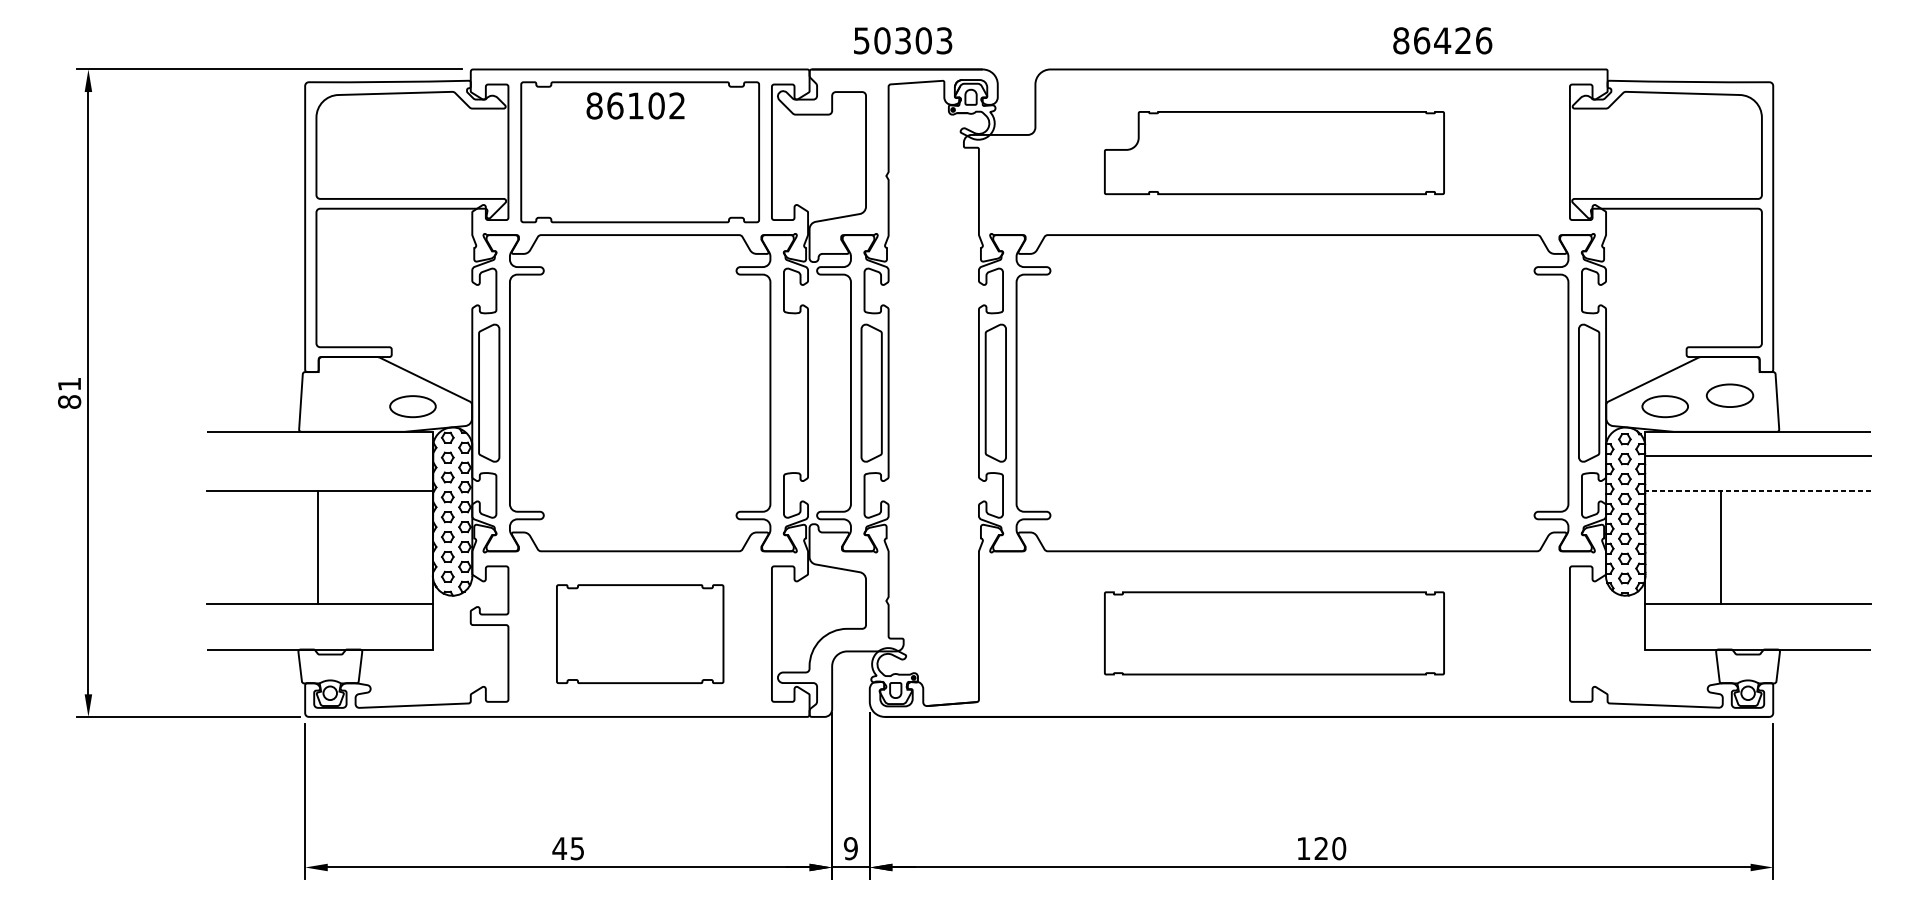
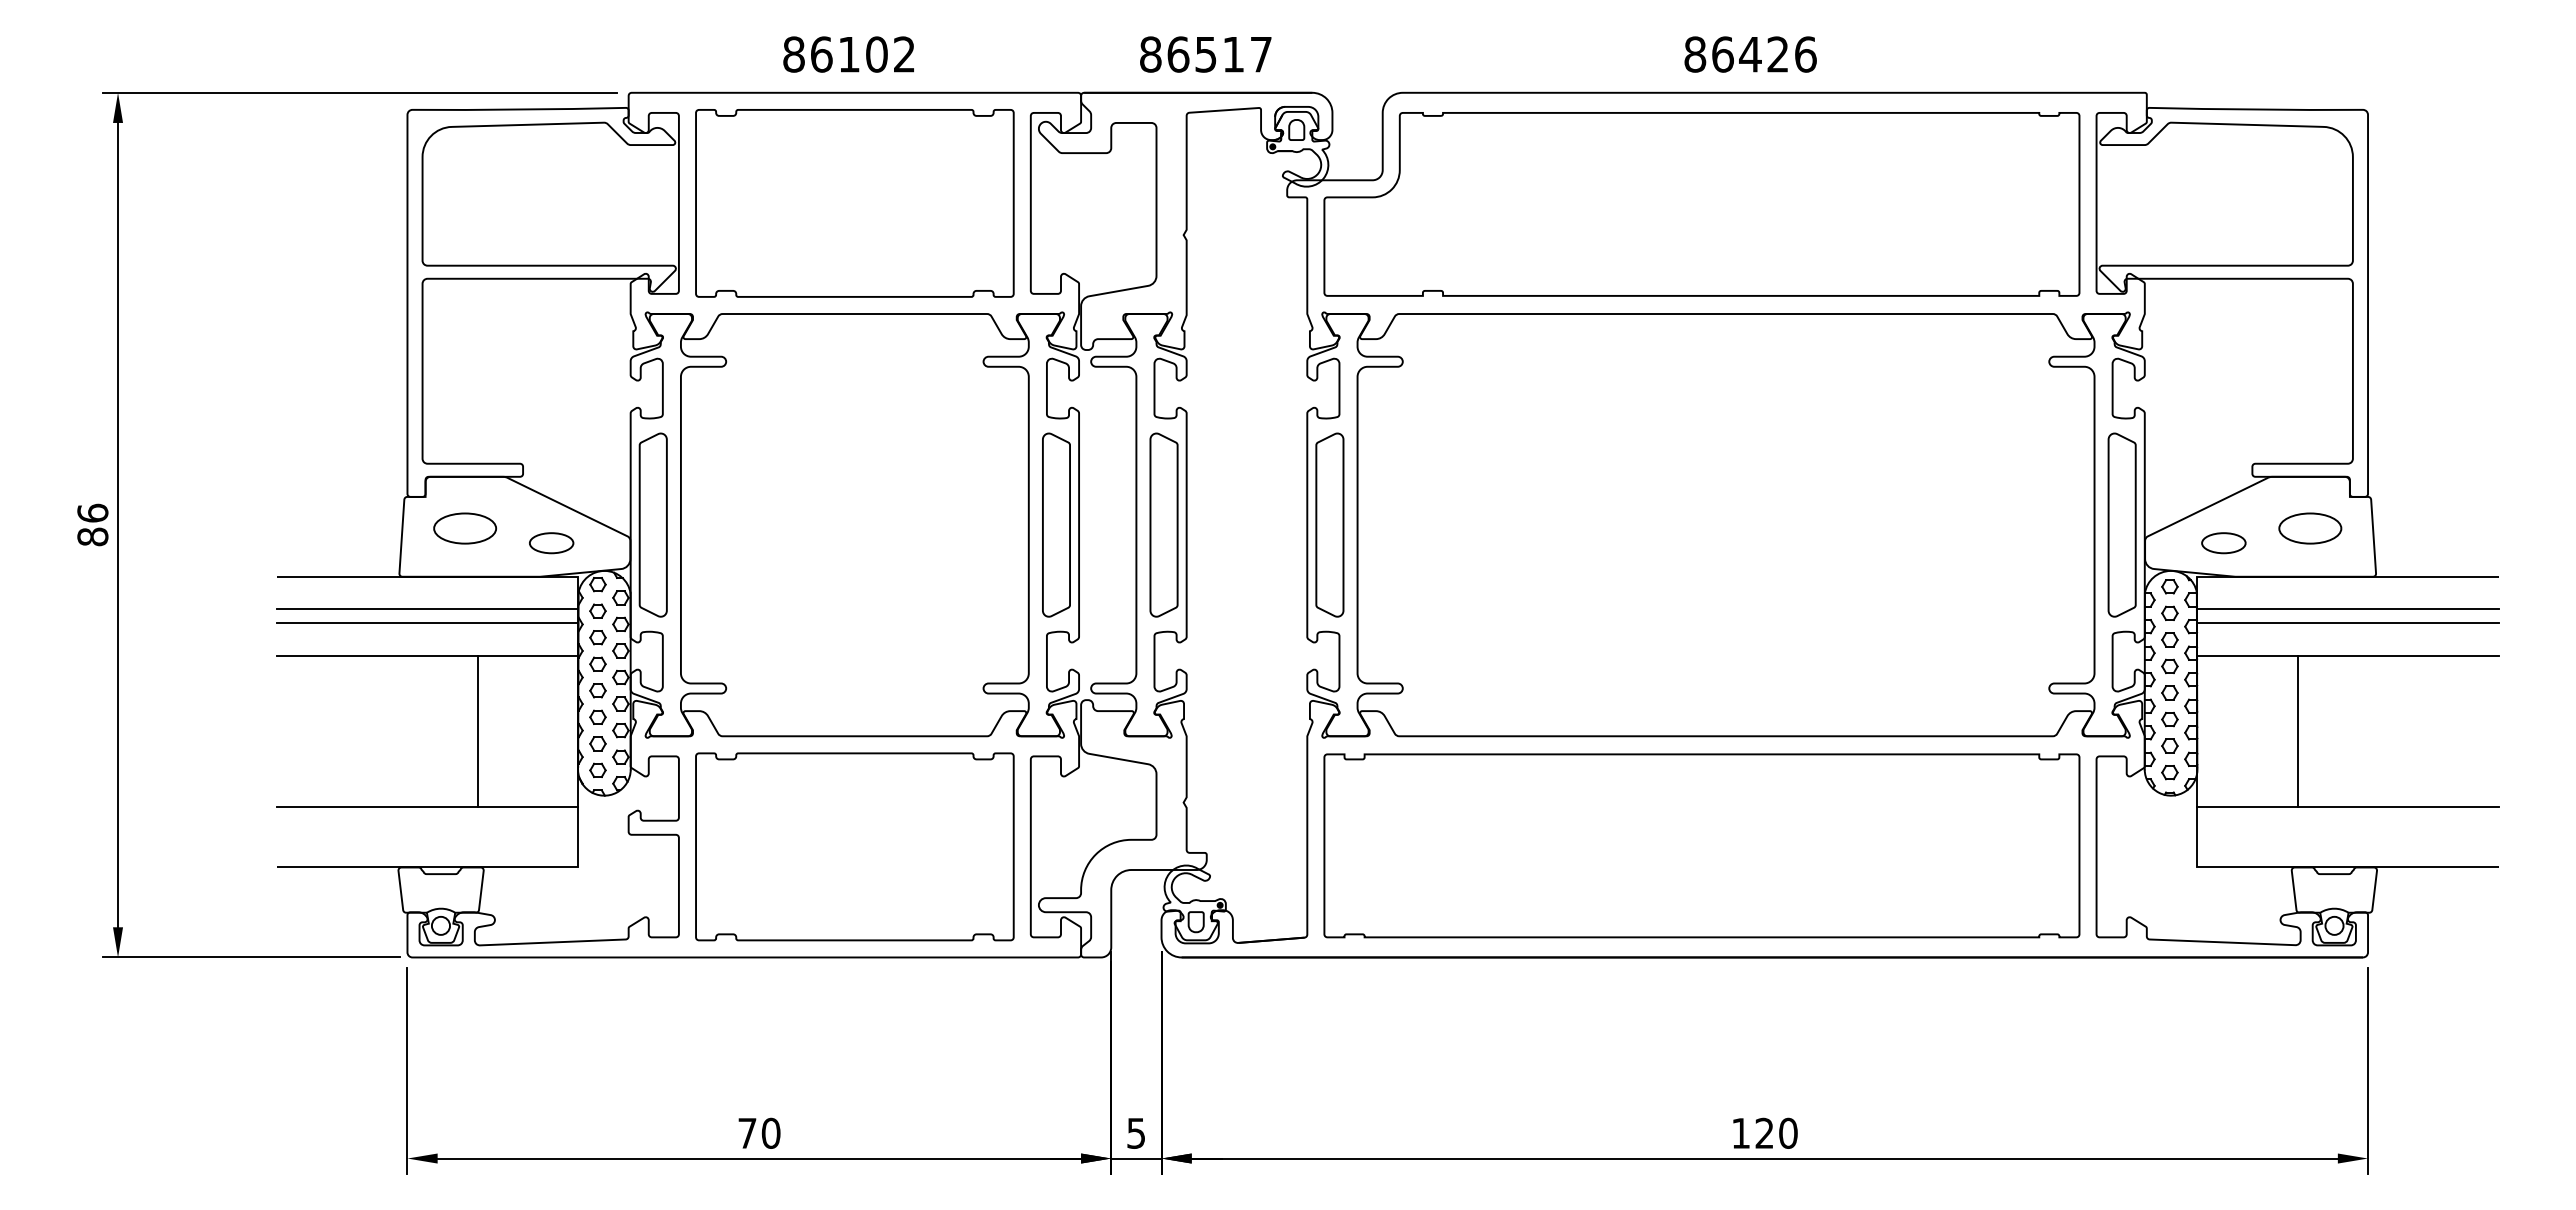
text: (902, 40) -> (1205, 54), 50303 -> 86517
text: (1442, 40) -> (1750, 54), moved
text: (635, 105) -> (848, 54), moved
part: (1274, 153) -> (1701, 204), size x1.67
text: (69, 383) -> (92, 512), 81 -> 86
curve: (781, 392) -> (1043, 524), added
part: (348, 395) -> (465, 528), added
part: (413, 406) -> (551, 543), size x0.71
part: (1665, 406) -> (2223, 543), size x0.71
line: (320, 456) -> (427, 609), added
line: (320, 466) -> (427, 623), added
line: (1757, 466) -> (2347, 623), added
line: (1757, 491) -> (2347, 656), dashed -> solid
line: (317, 547) -> (477, 731), moved
part: (639, 633) -> (854, 846), size x1.43
part: (1274, 633) -> (1701, 845), size x1.67
text: (568, 847) -> (758, 1132), 45 -> 70
text: (851, 847) -> (1136, 1132), 9 -> 5

